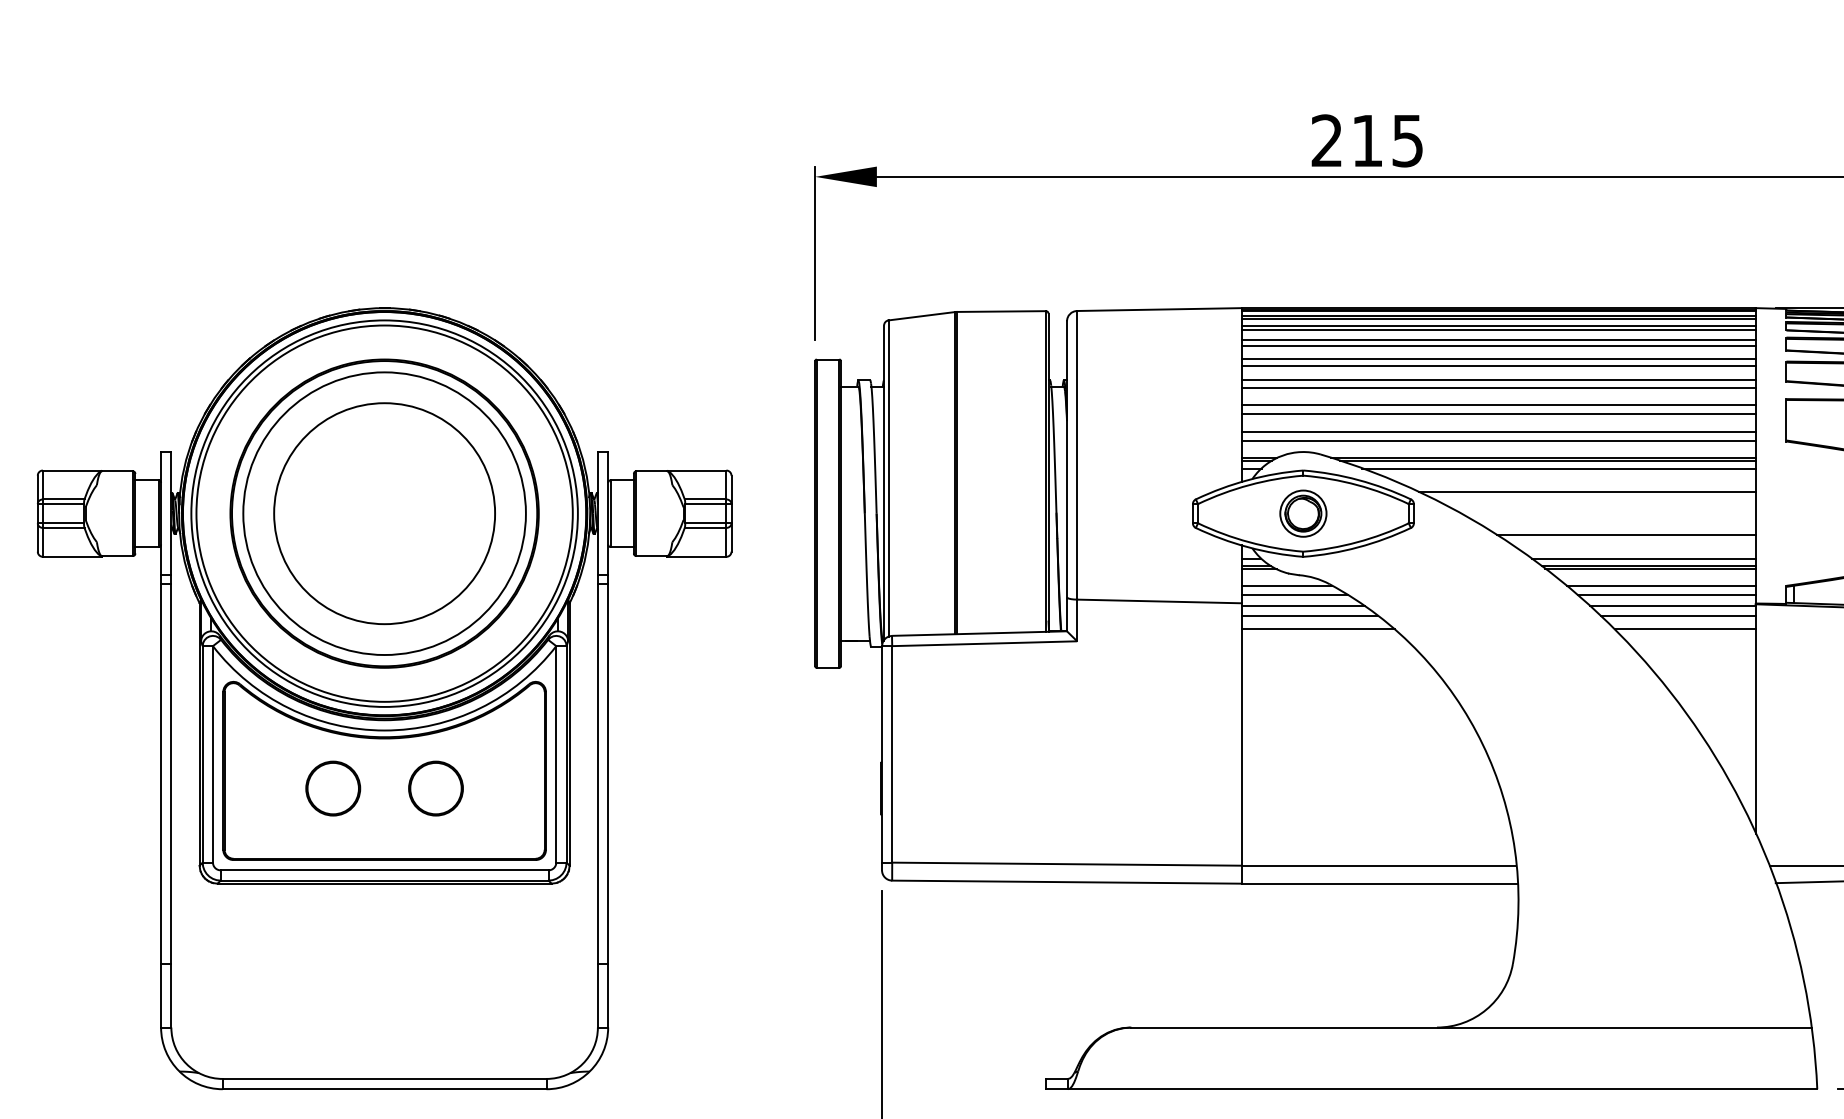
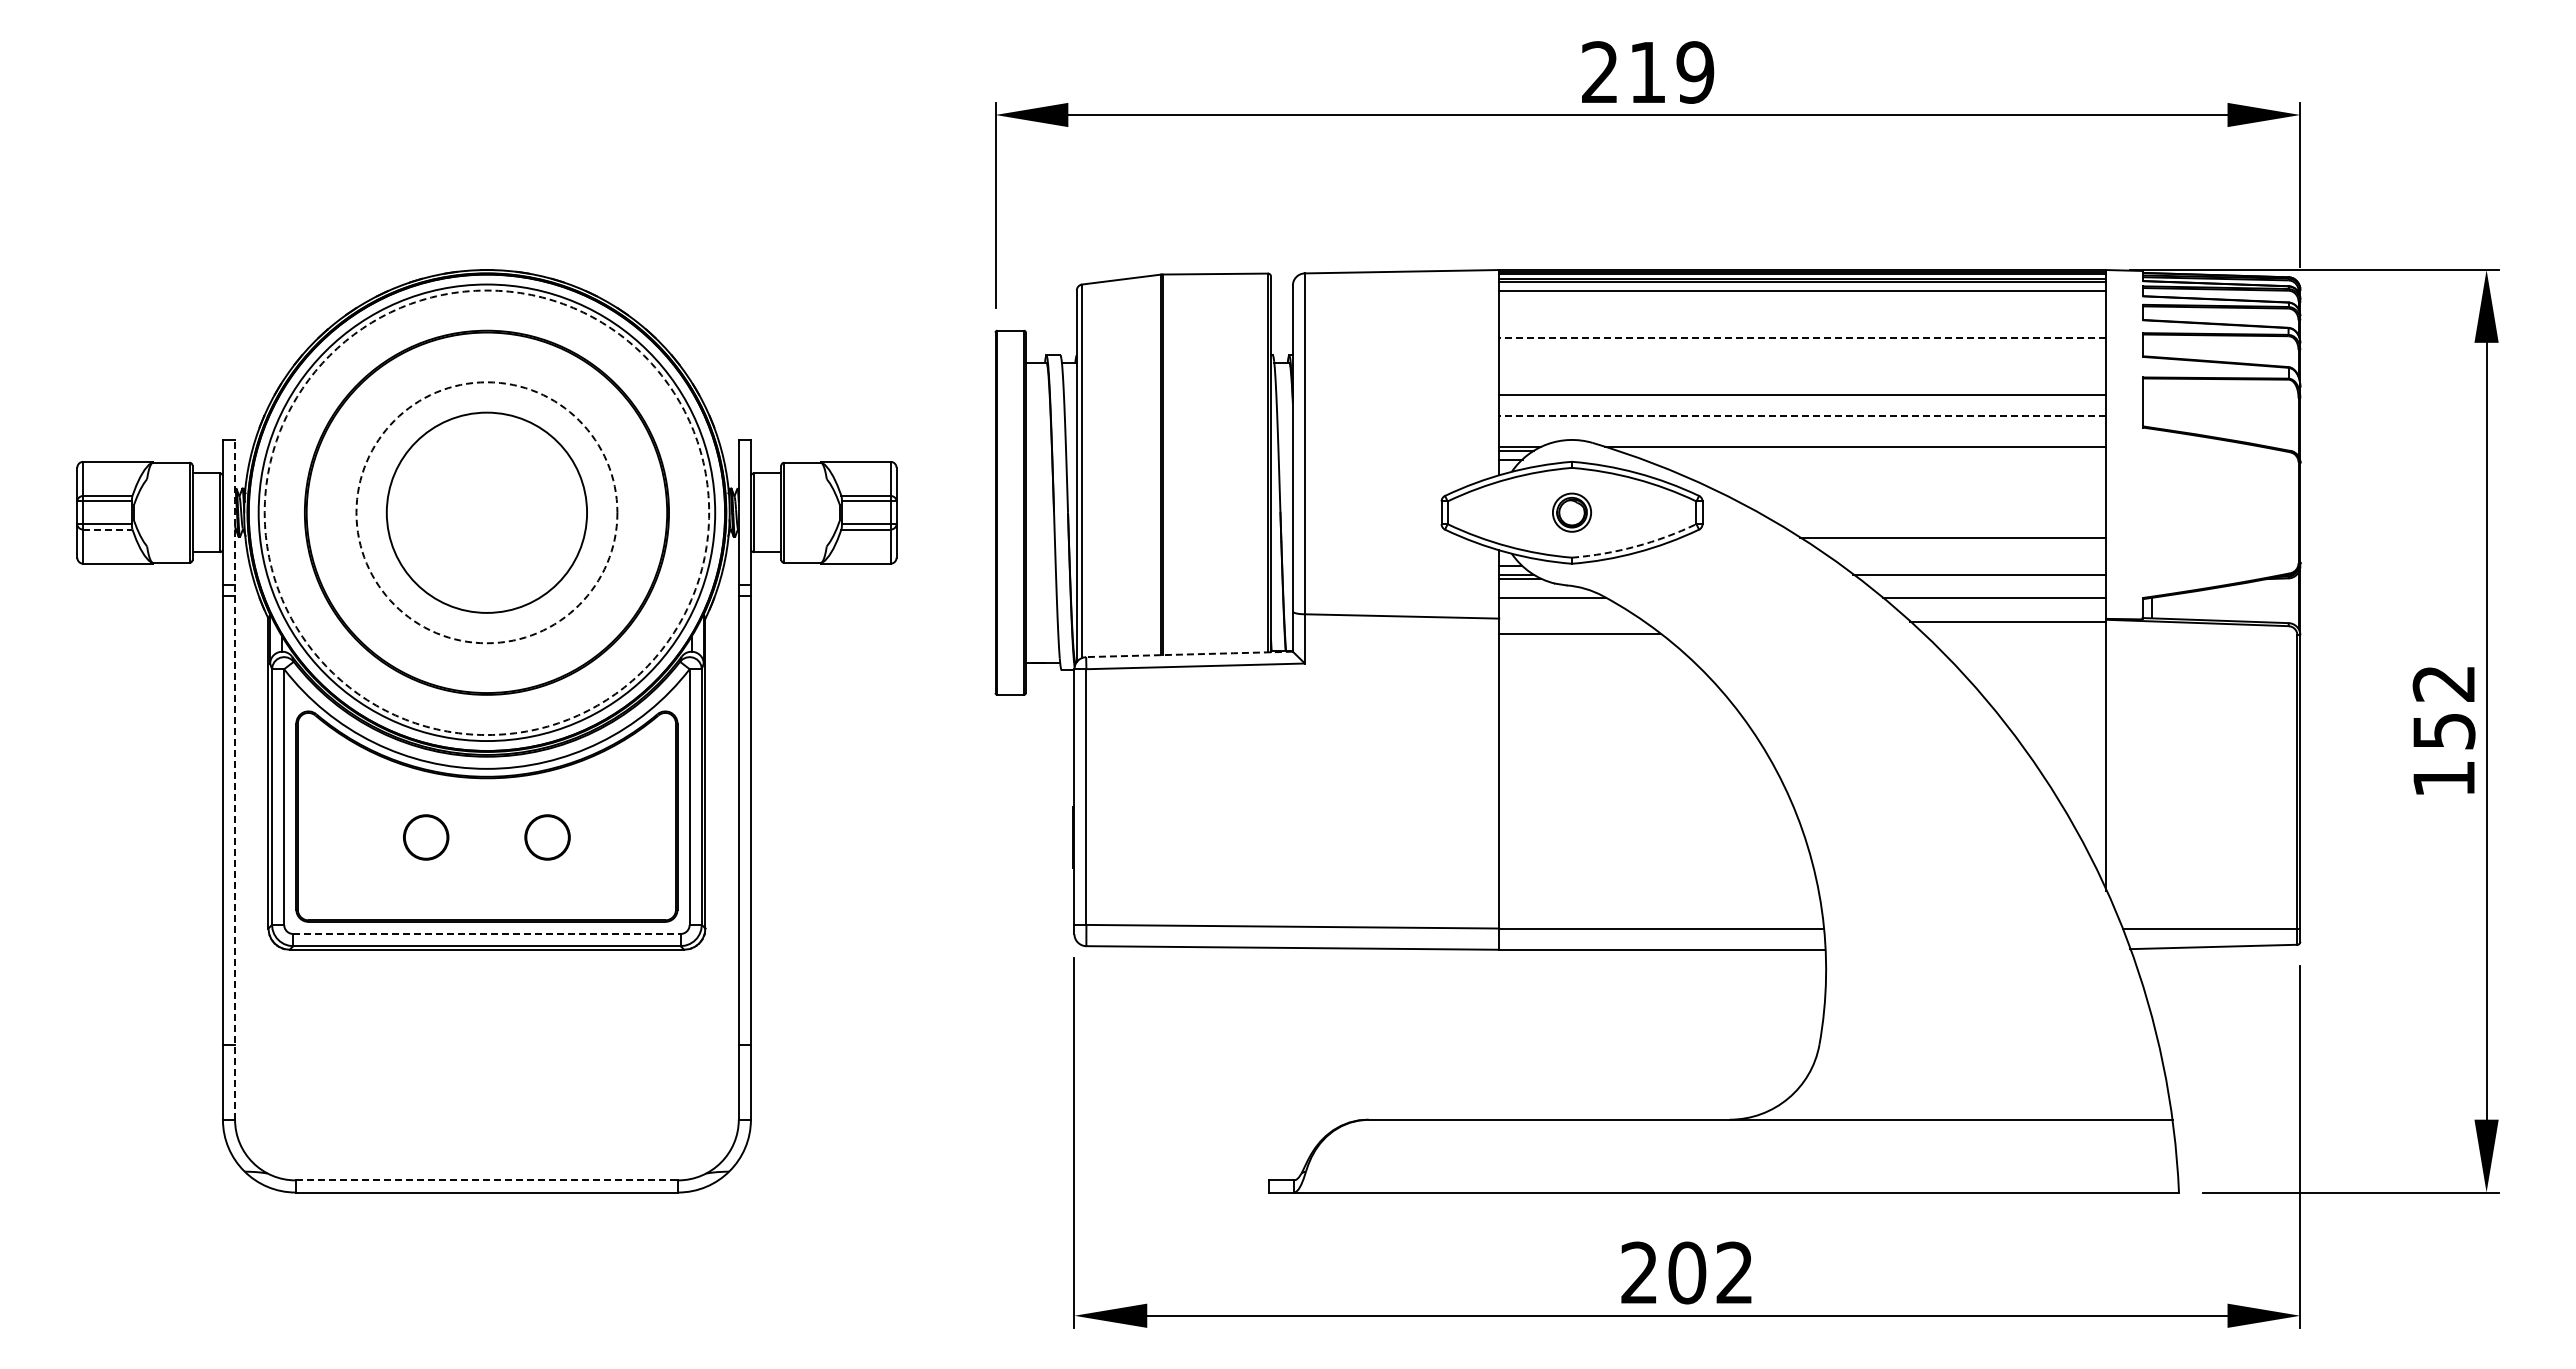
text: (1407, 140) -> (1695, 72), 215 -> 219
line: (1498, 330) -> (1802, 296), removed
line: (1498, 340) -> (1802, 308), removed
line: (1498, 345) -> (1802, 314), removed
line: (1498, 358) -> (1802, 329), removed
line: (1498, 365) -> (1802, 337), solid -> dashed
line: (1498, 380) -> (1802, 355), removed
line: (1498, 388) -> (1802, 364), removed
line: (1498, 405) -> (1802, 384), removed
line: (1498, 432) -> (1802, 416), solid -> dashed
line: (1498, 441) -> (1802, 427), removed
line: (1547, 460) -> (1860, 450), removed
line: (1558, 468) -> (1873, 459), removed
line: (1587, 492) -> (1907, 487), removed
circle: (384, 513) -> (486, 512), size x0.6
circle: (384, 513) -> (486, 512), solid -> dashed
circle: (384, 513) -> (486, 512), solid -> dashed
part: (1302, 513) -> (1571, 512), size x0.7
line: (63, 527) -> (107, 529), solid -> dashed
arc: (1357, 542) -> (1635, 546), solid -> dashed
line: (1643, 558) -> (1973, 565), removed
line: (1650, 569) -> (1981, 578), removed
line: (1294, 595) -> (1561, 609), removed
line: (1667, 595) -> (2001, 609), removed
line: (1302, 606) -> (1571, 622), removed
line: (1678, 615) -> (2014, 633), removed
line: (1318, 629) -> (1589, 649), removed
line: (1684, 629) -> (2022, 649), removed
line: (979, 633) -> (1189, 654), solid -> dashed
line: (171, 739) -> (235, 779), solid -> dashed
part: (332, 788) -> (425, 837), size x0.7
part: (435, 788) -> (547, 837), size x0.7
line: (384, 870) -> (486, 934), solid -> dashed
line: (385, 1079) -> (487, 1180), solid -> dashed

